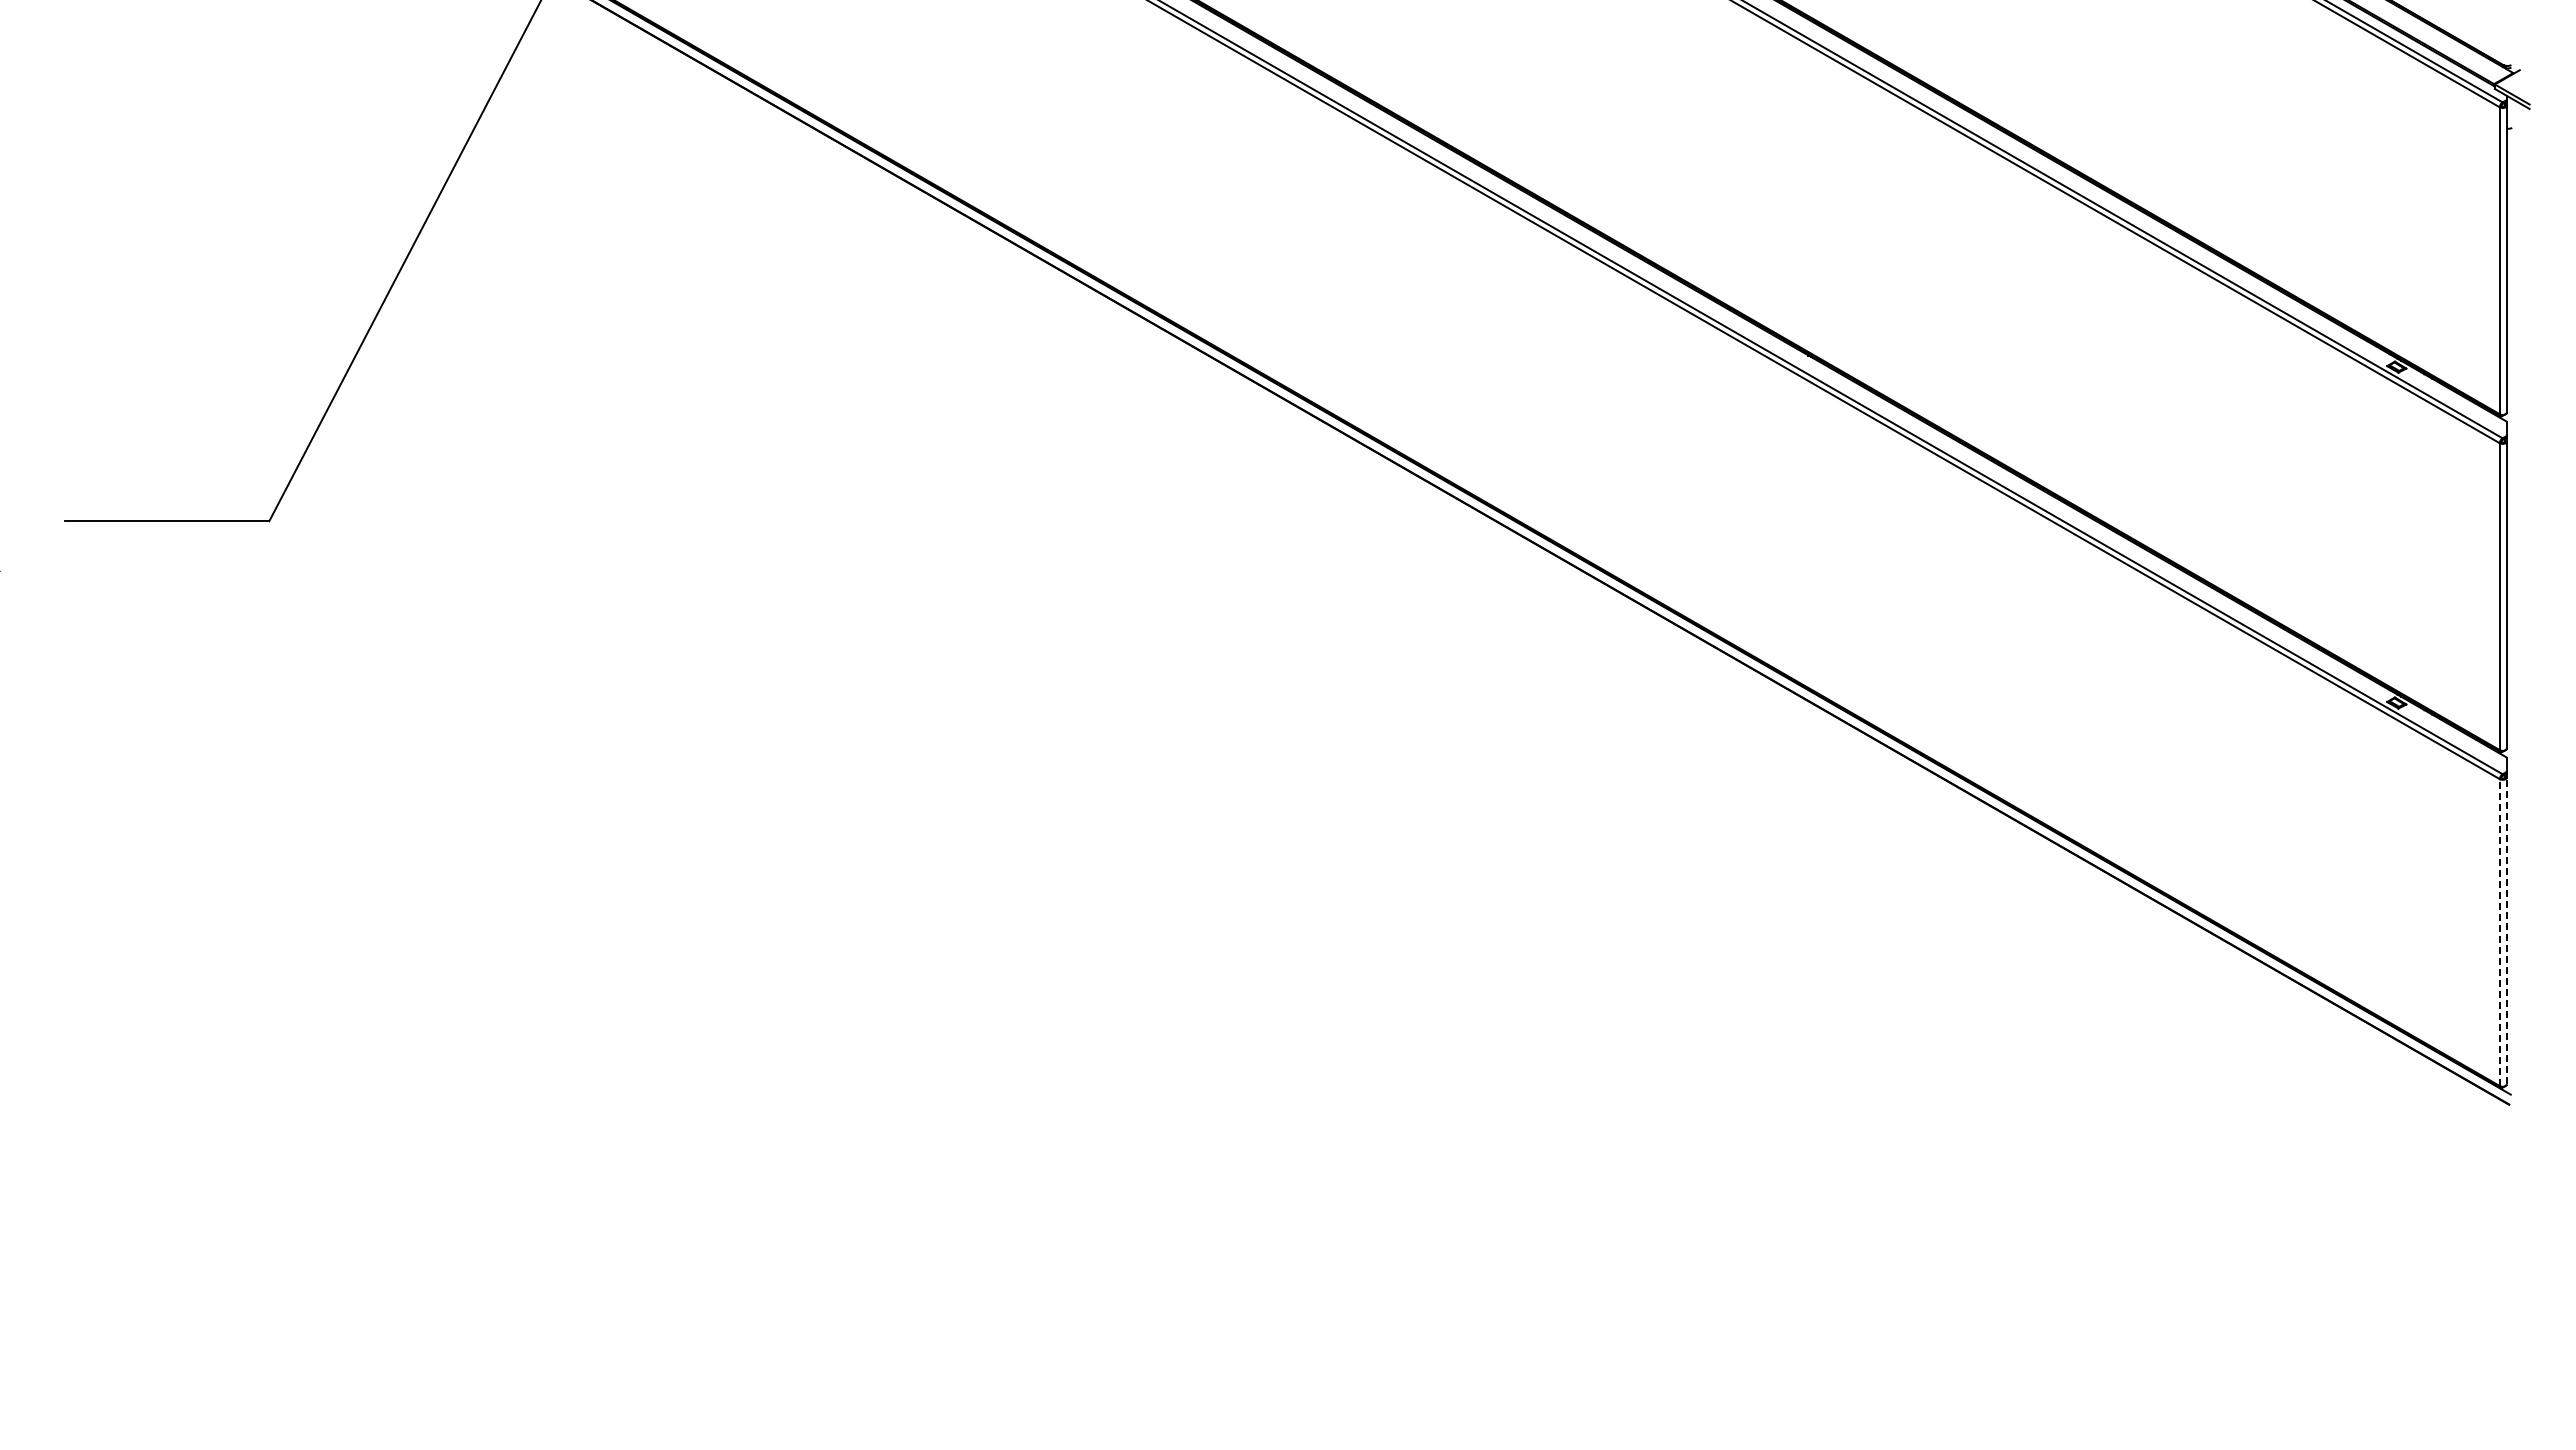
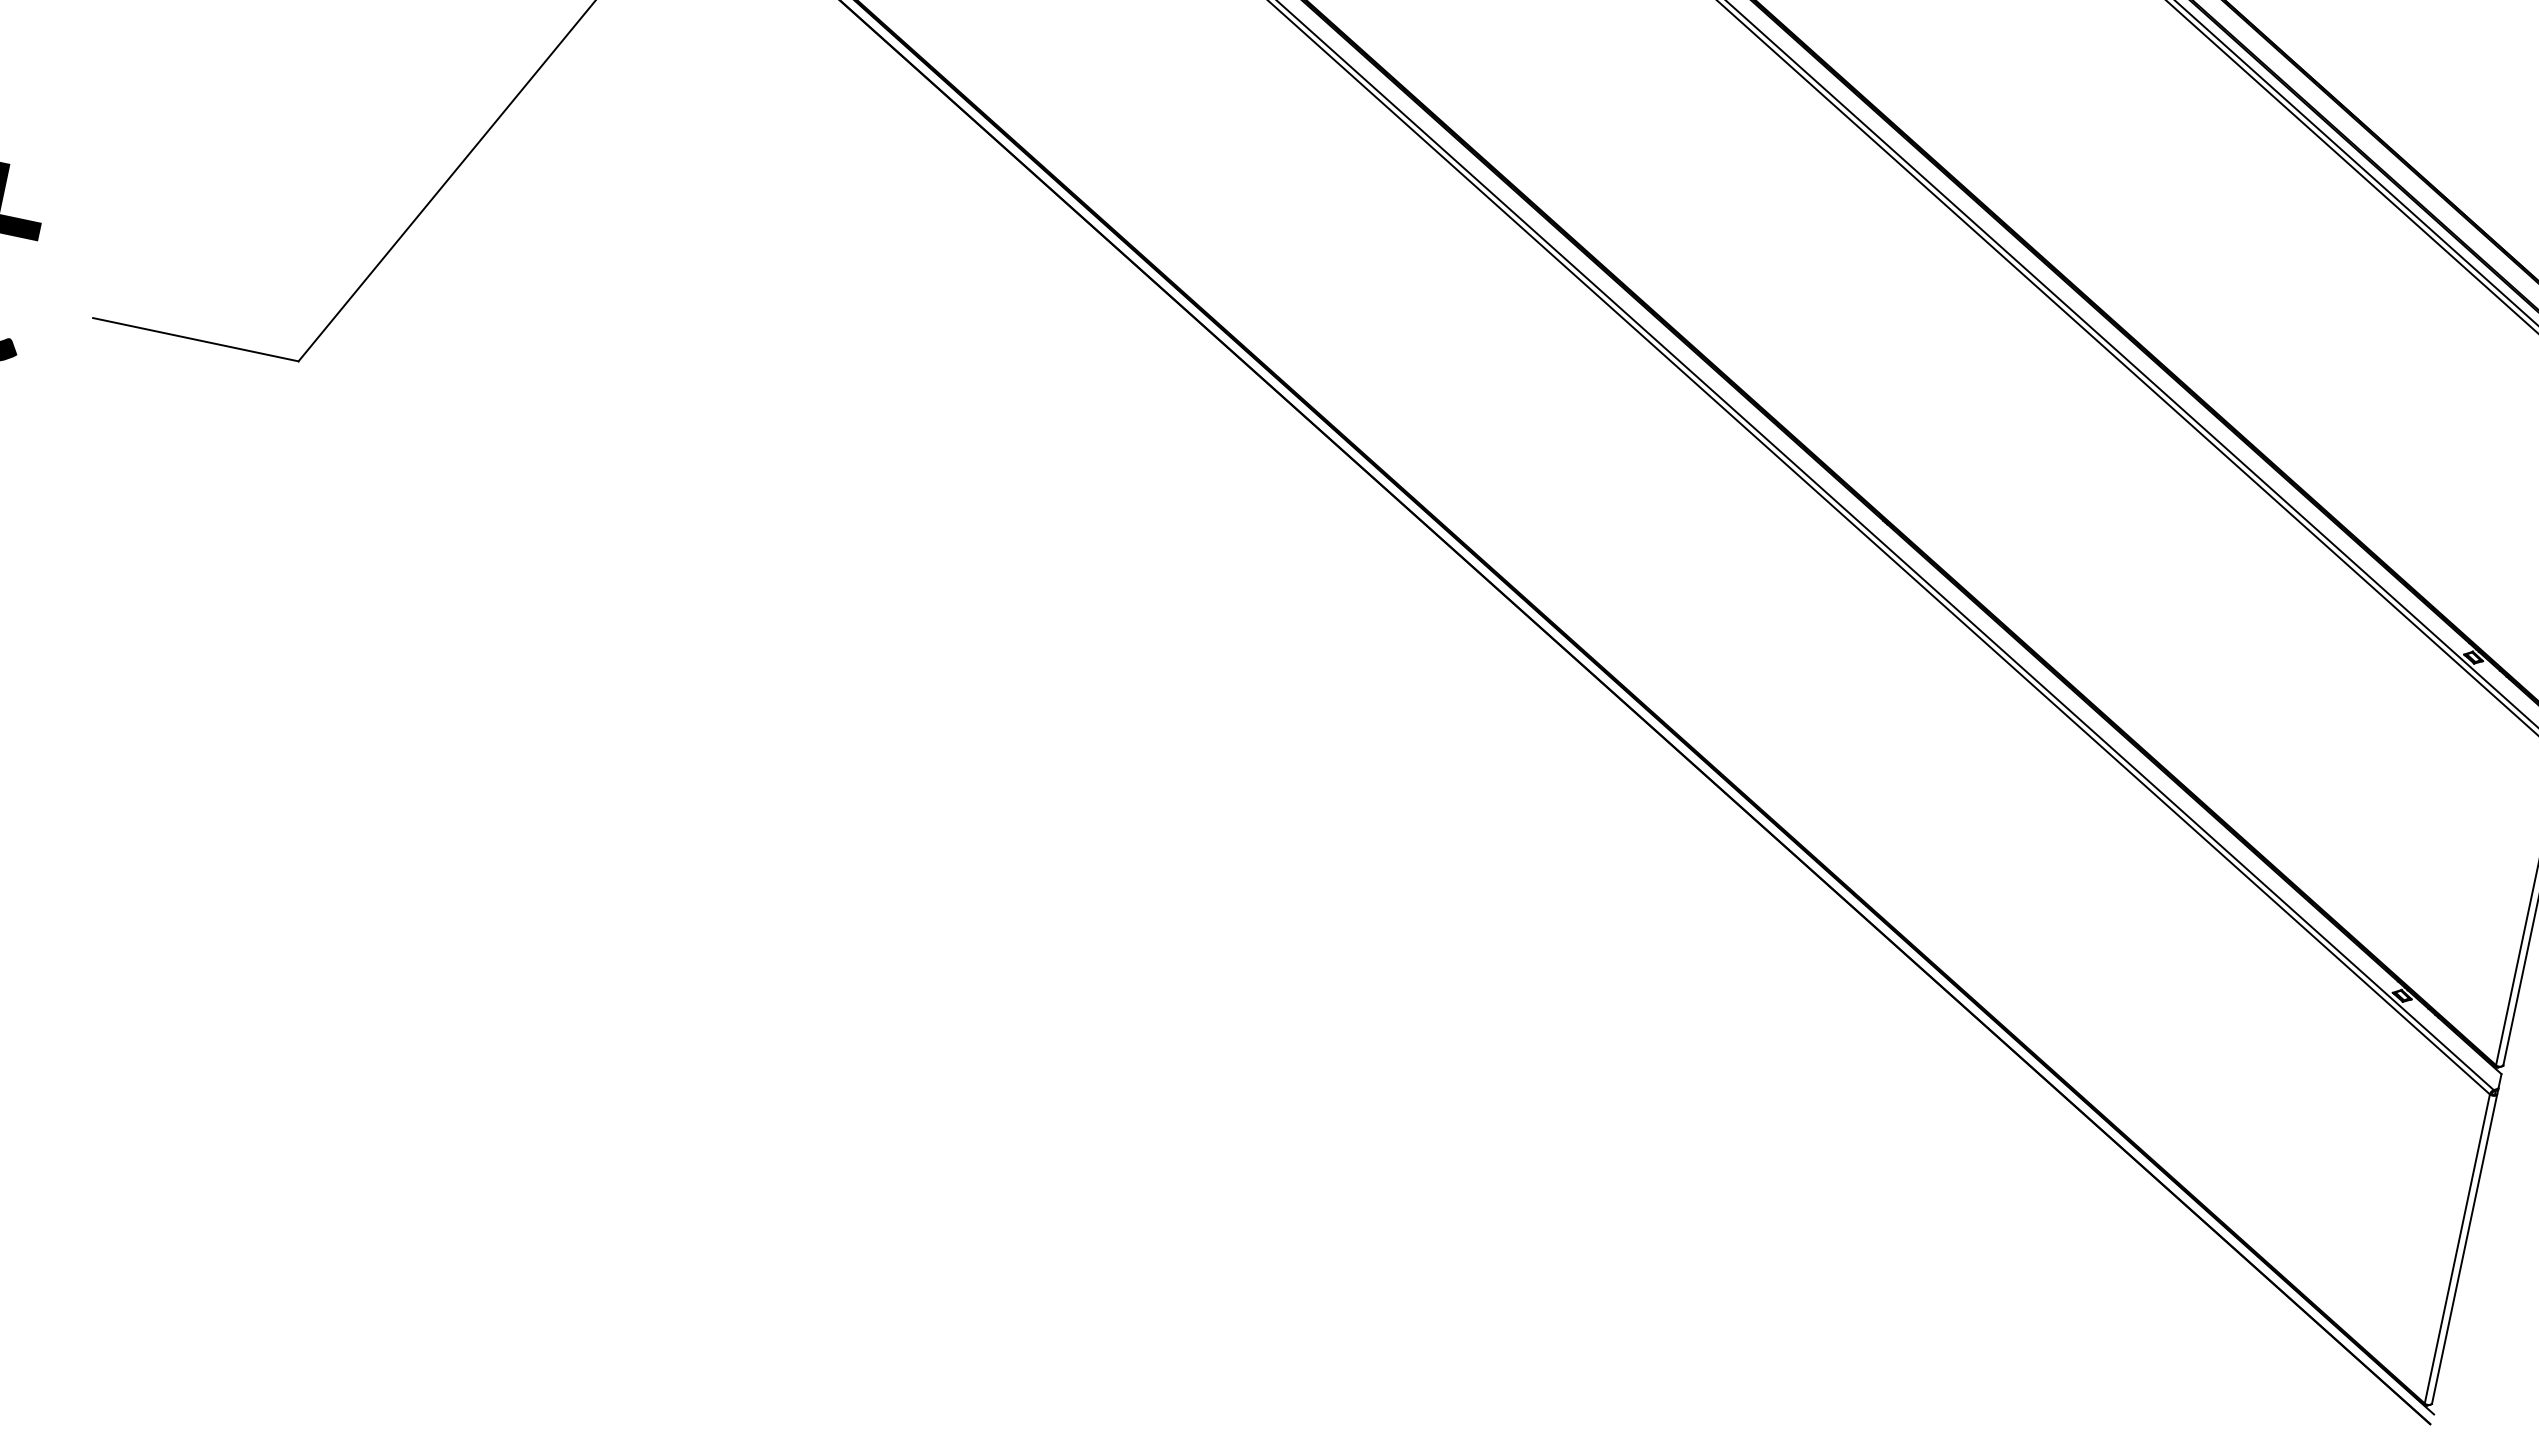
line: (2506, 930) -> (2464, 1248), dashed -> solid
line: (2499, 932) -> (2457, 1248), dashed -> solid

